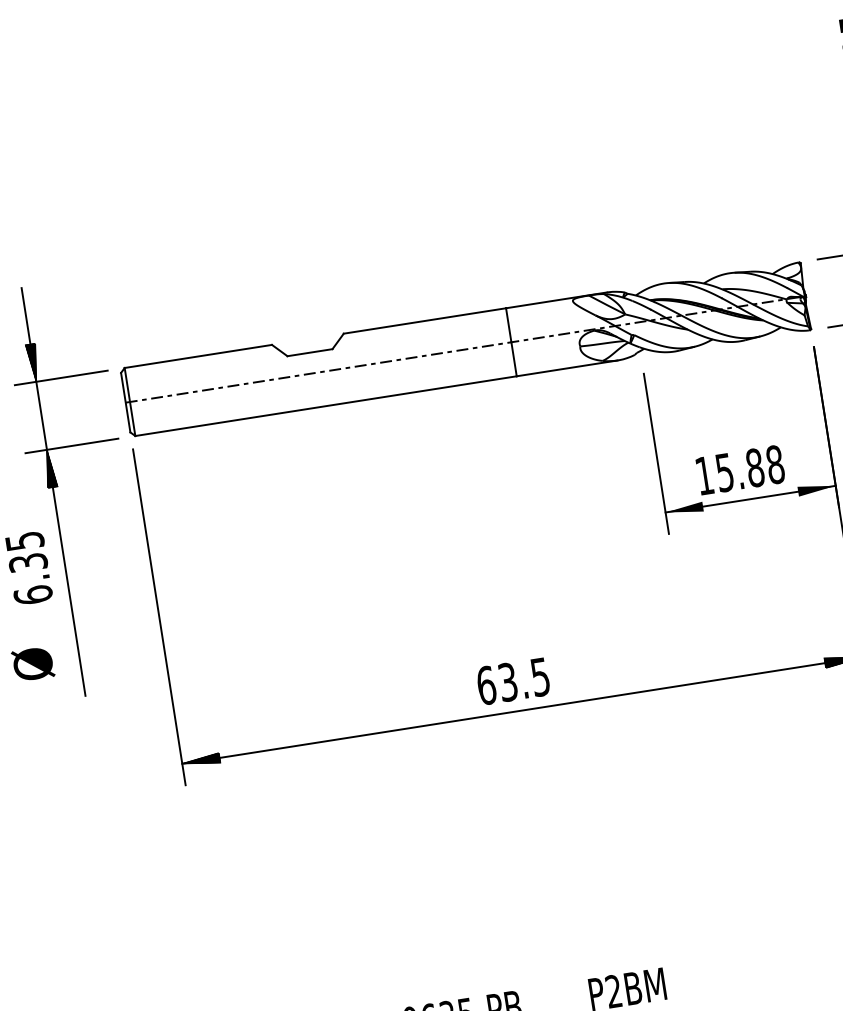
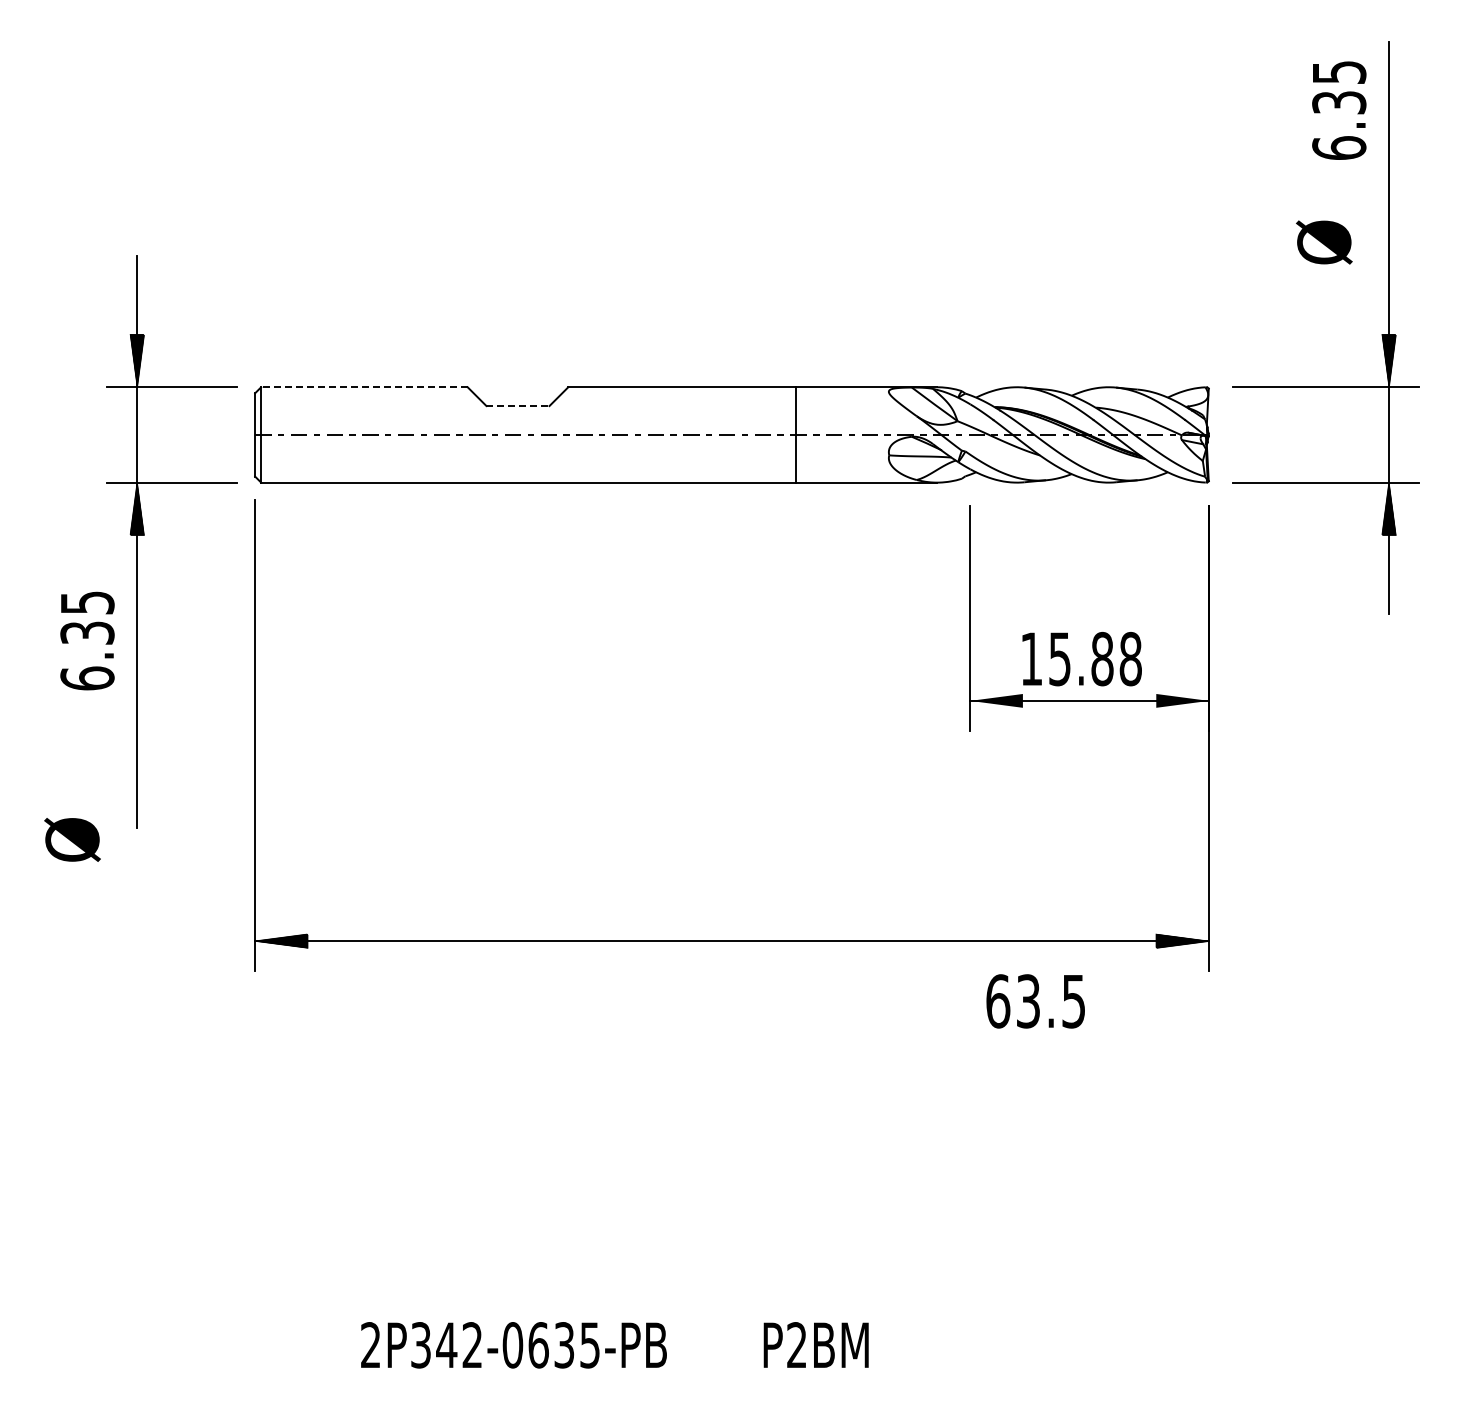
line: (309, 353) -> (517, 406), solid -> dashed
line: (197, 356) -> (363, 387), solid -> dashed
text: (33, 663) -> (72, 839), moved
text: (513, 681) -> (1035, 1001), moved

